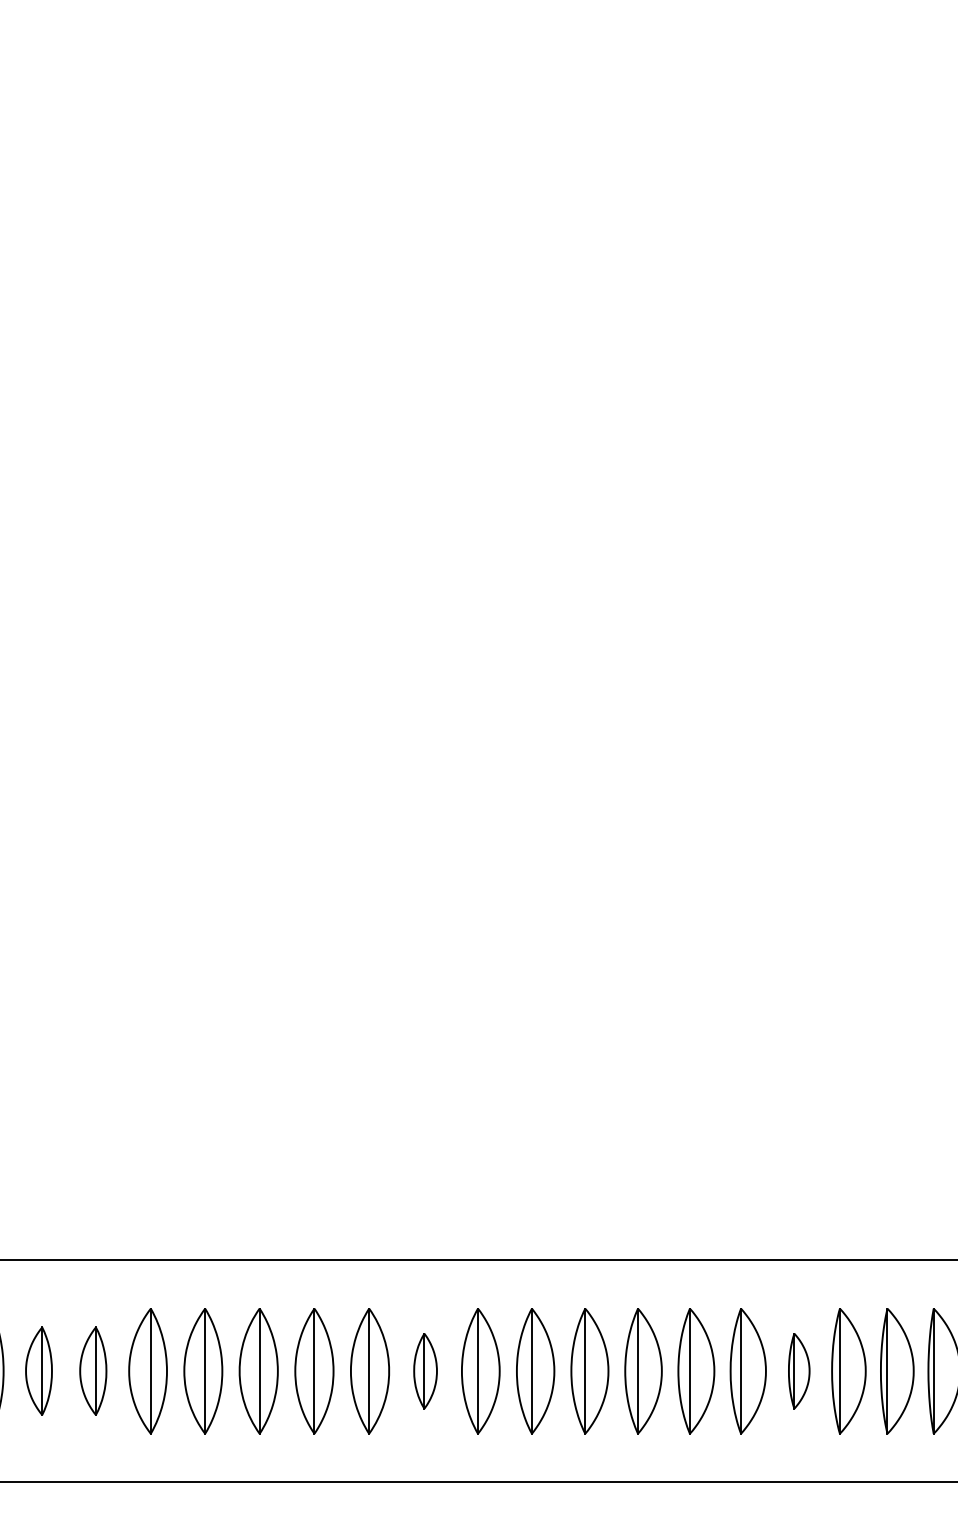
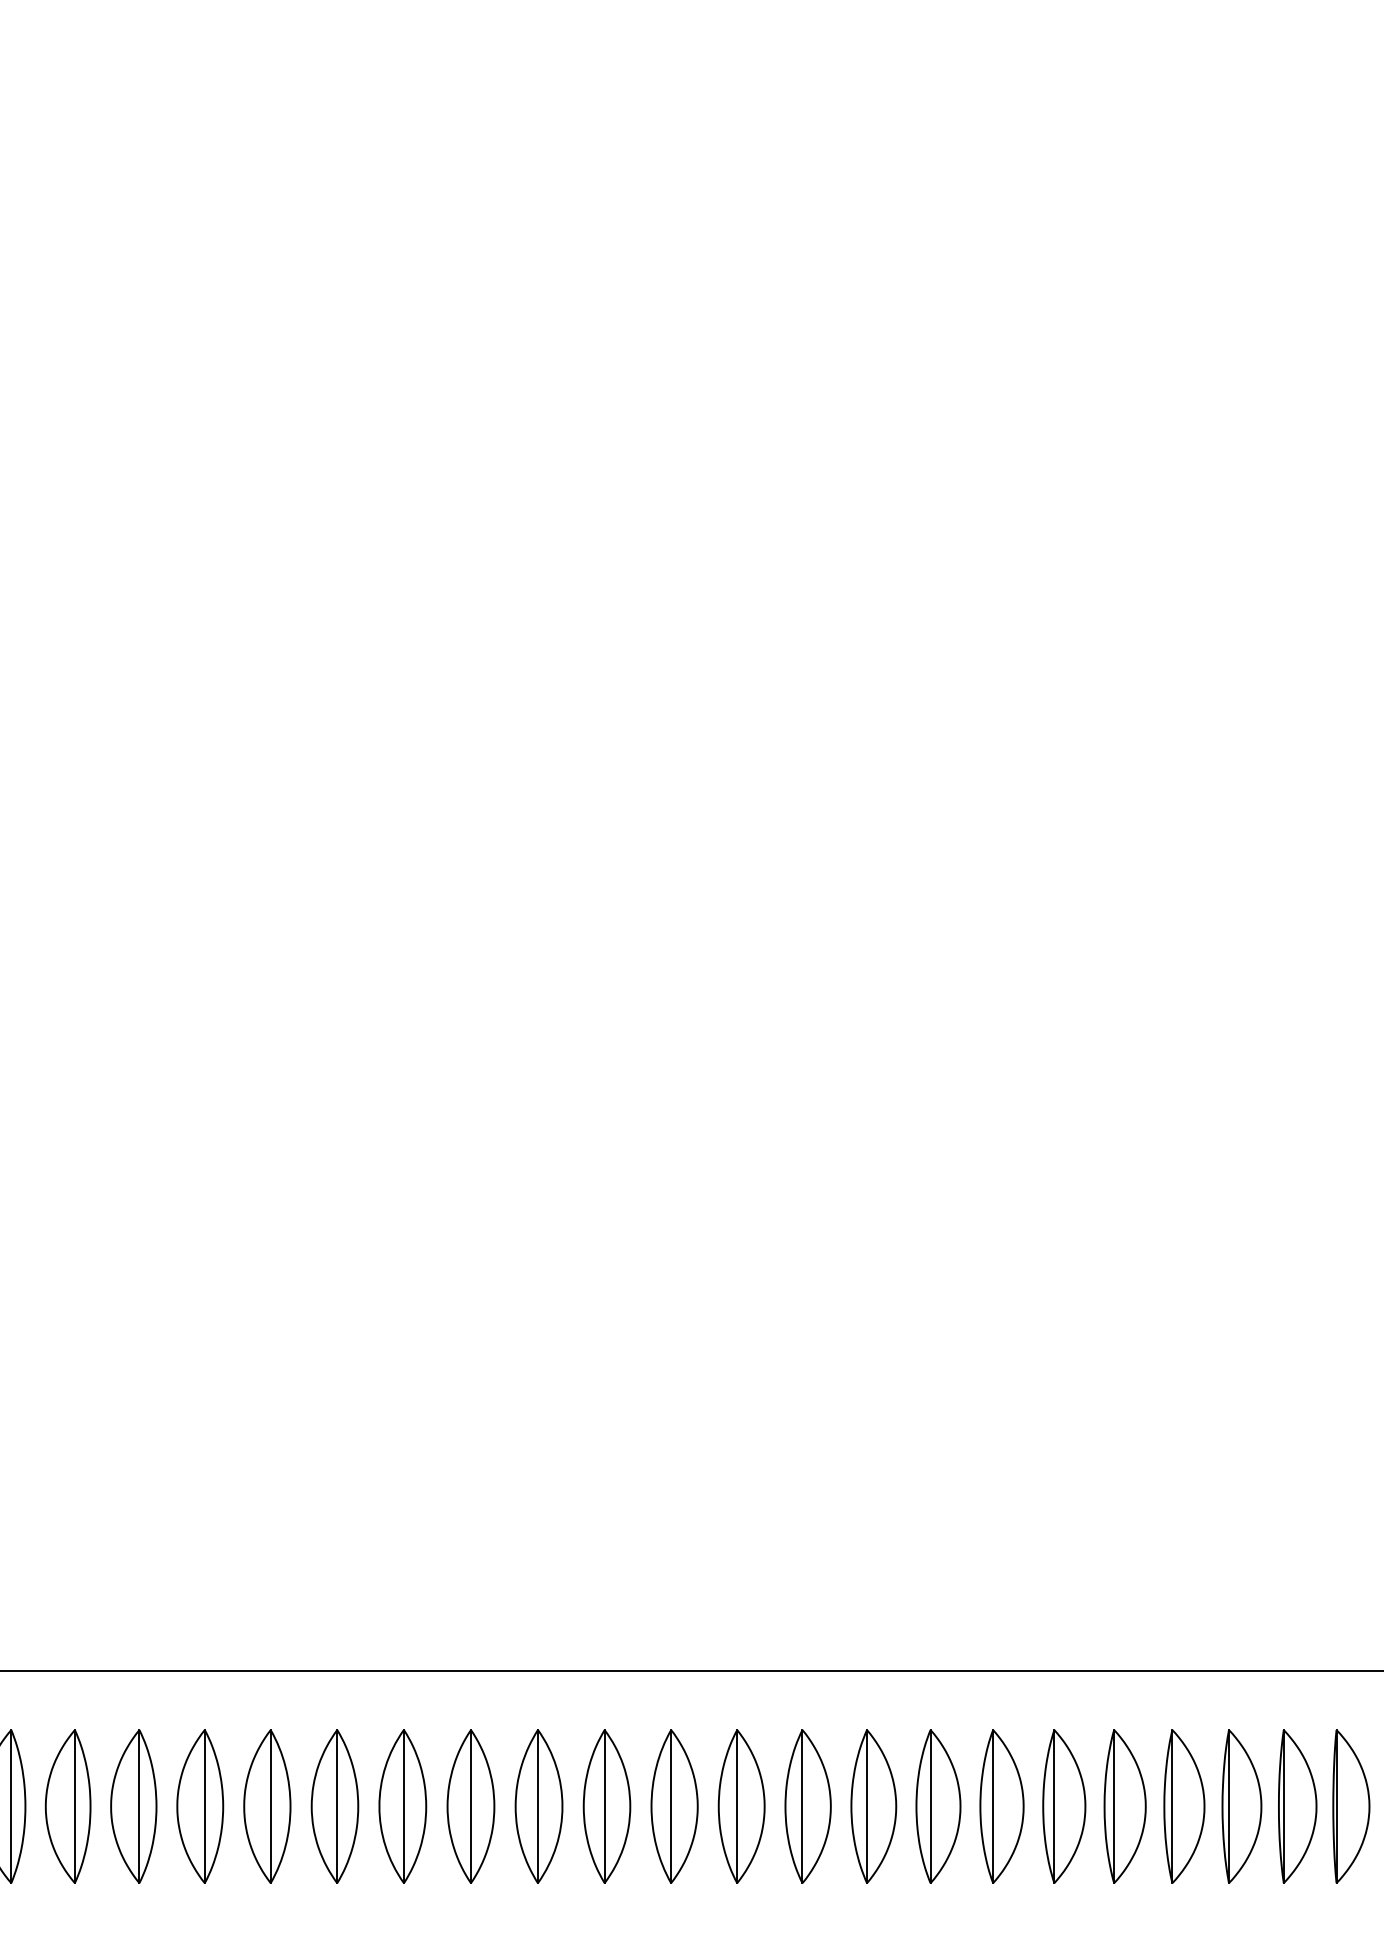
part: (38, 1371) -> (133, 1806), size x1.43
part: (93, 1371) -> (200, 1806), size x1.43
part: (425, 1371) -> (606, 1806), size x1.67
part: (799, 1371) -> (1064, 1806), size x1.67

